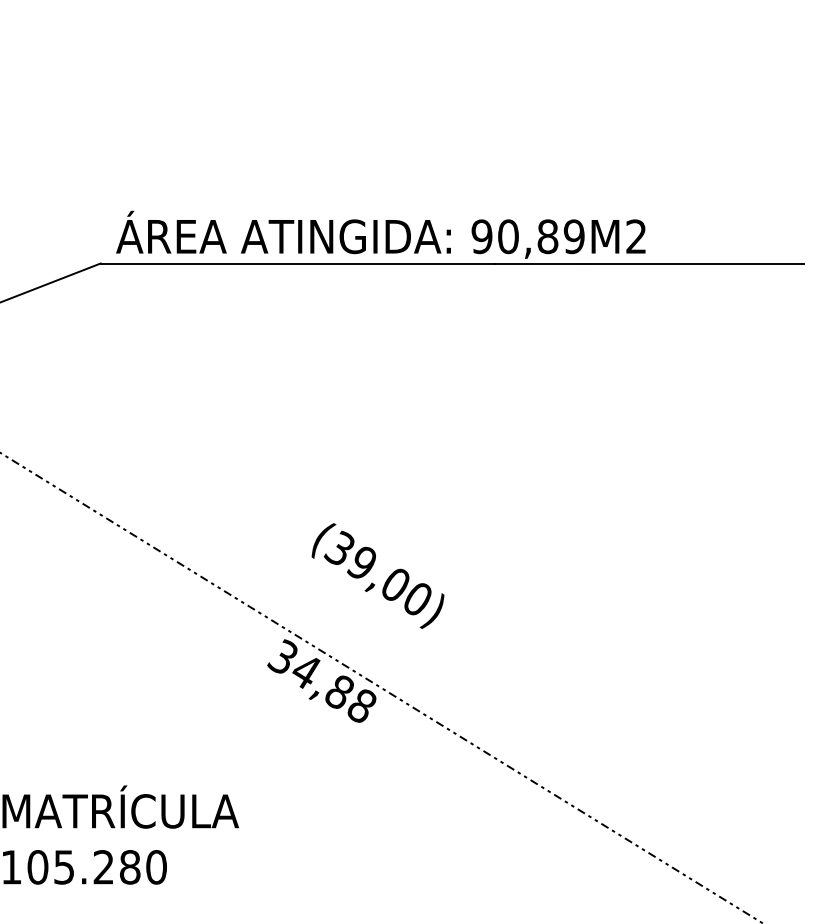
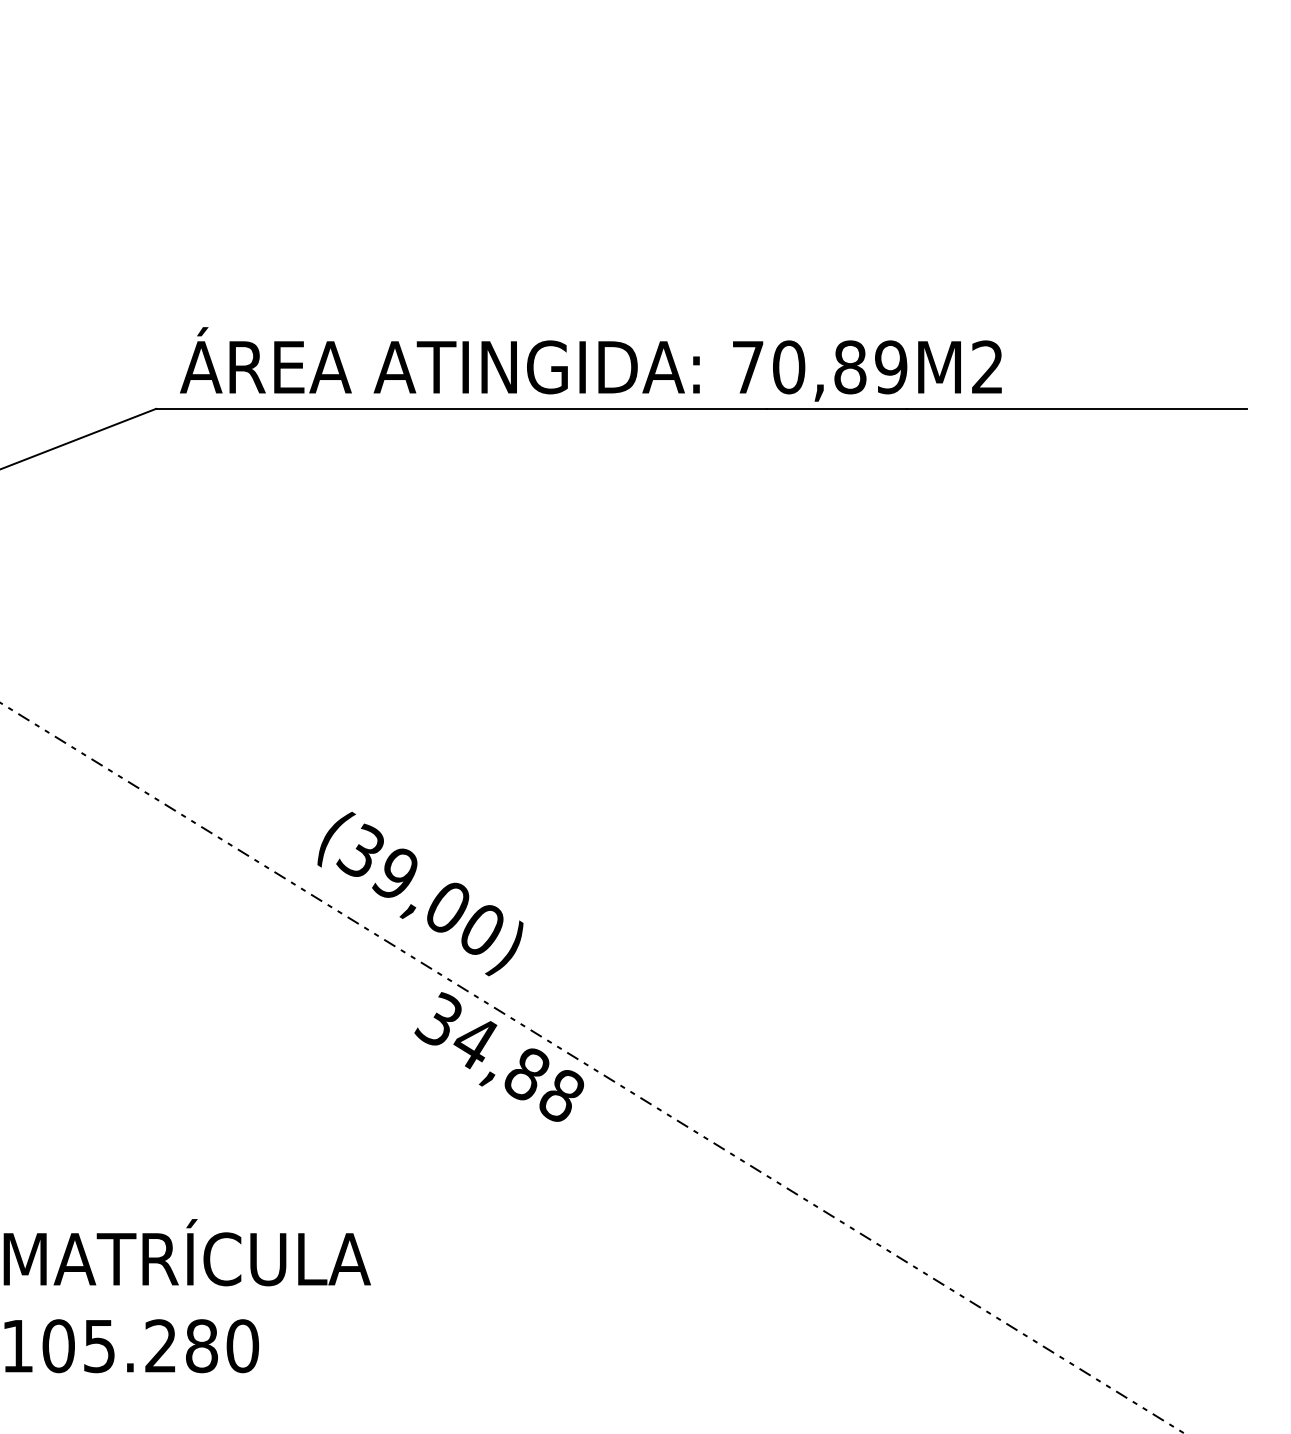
text: (481, 236) -> (747, 366), 90,89M2 -> 70,89M2
text: (377, 575) -> (419, 893), moved

